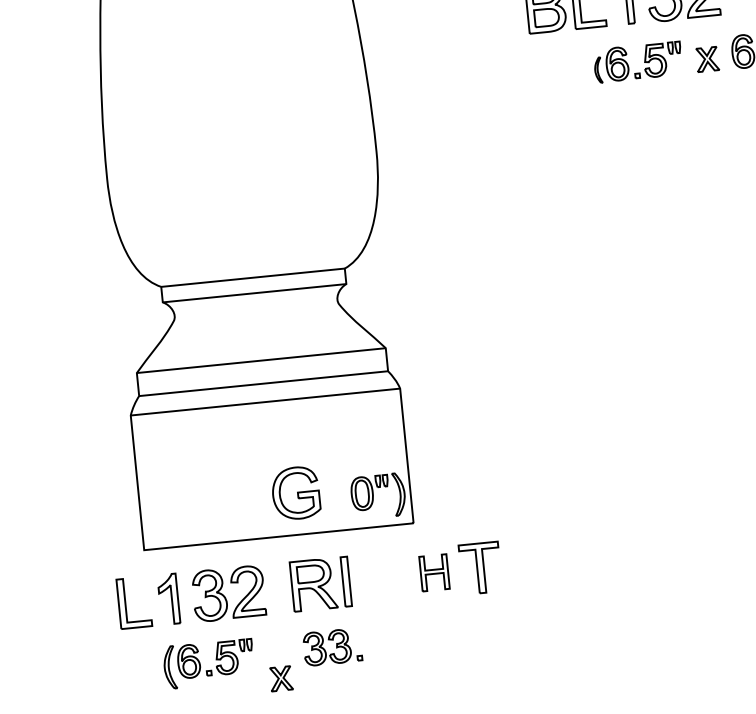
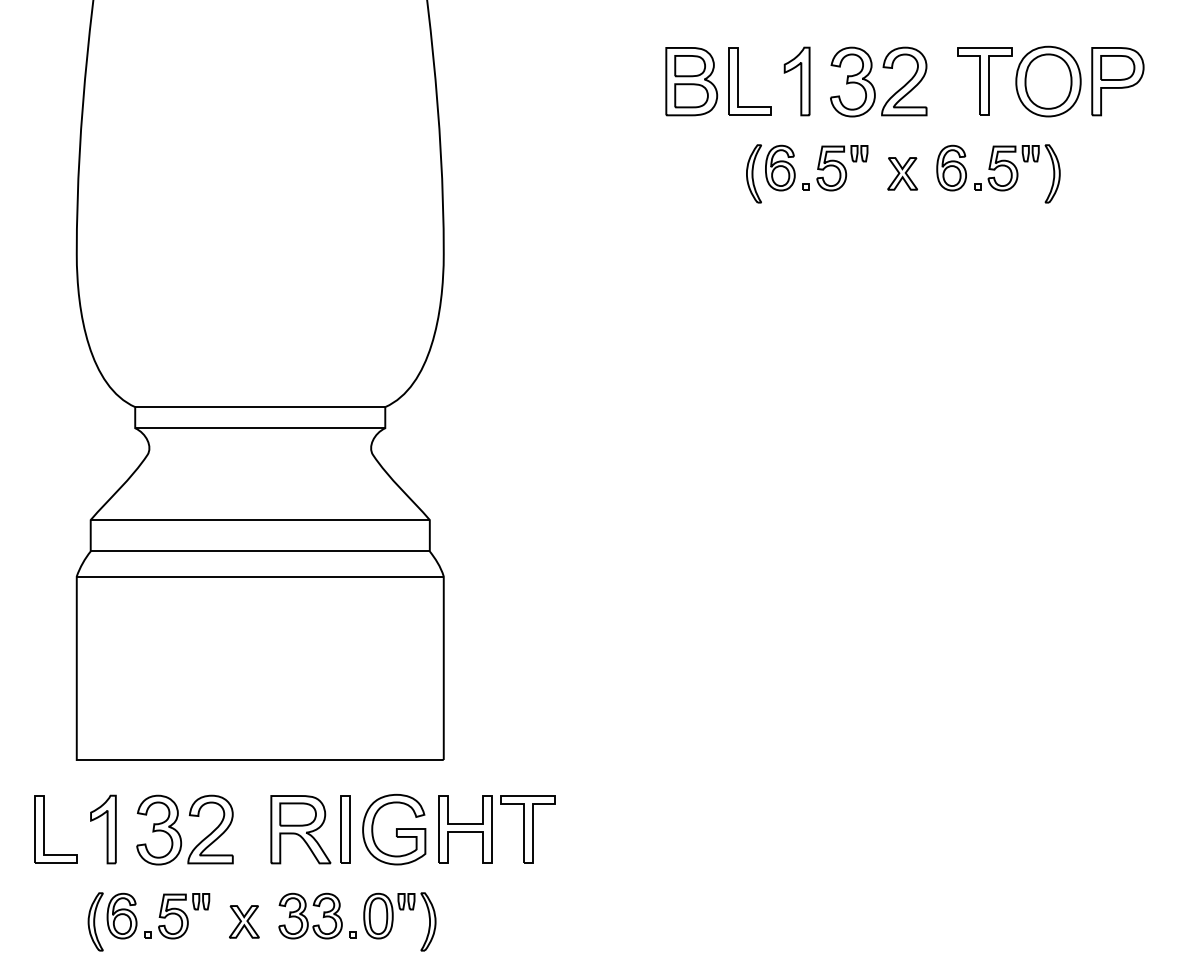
part: (597, 70) -> (753, 173), size x1.67
part: (296, 493) -> (394, 829), moved
part: (378, 496) -> (399, 921), moved
part: (434, 572) -> (465, 829), size x1.43
part: (281, 678) -> (244, 921), moved

